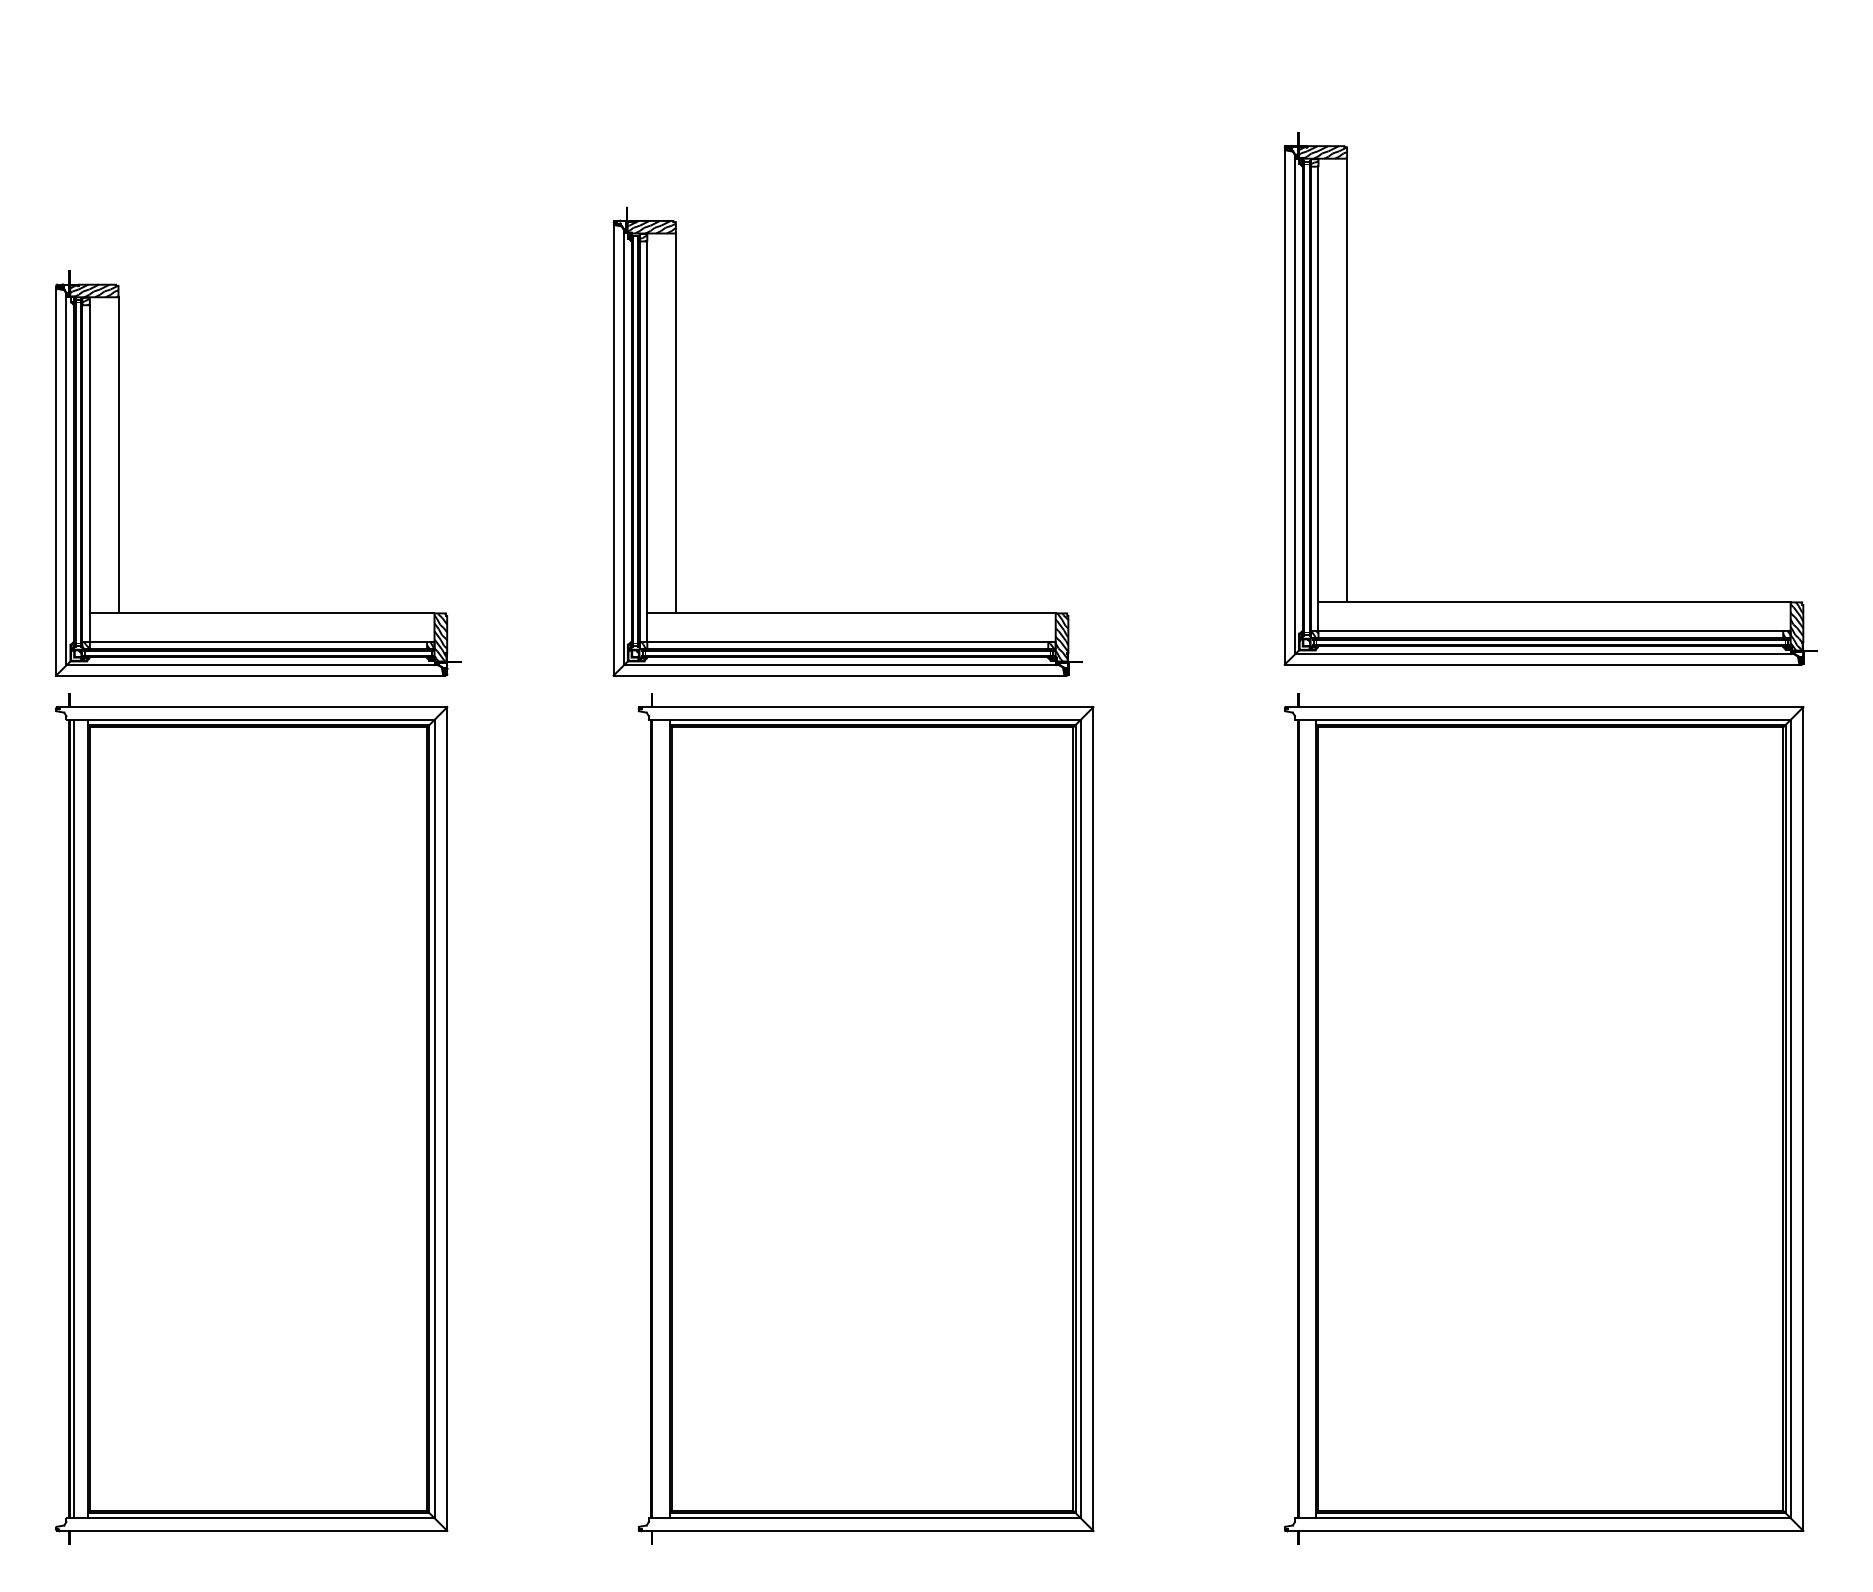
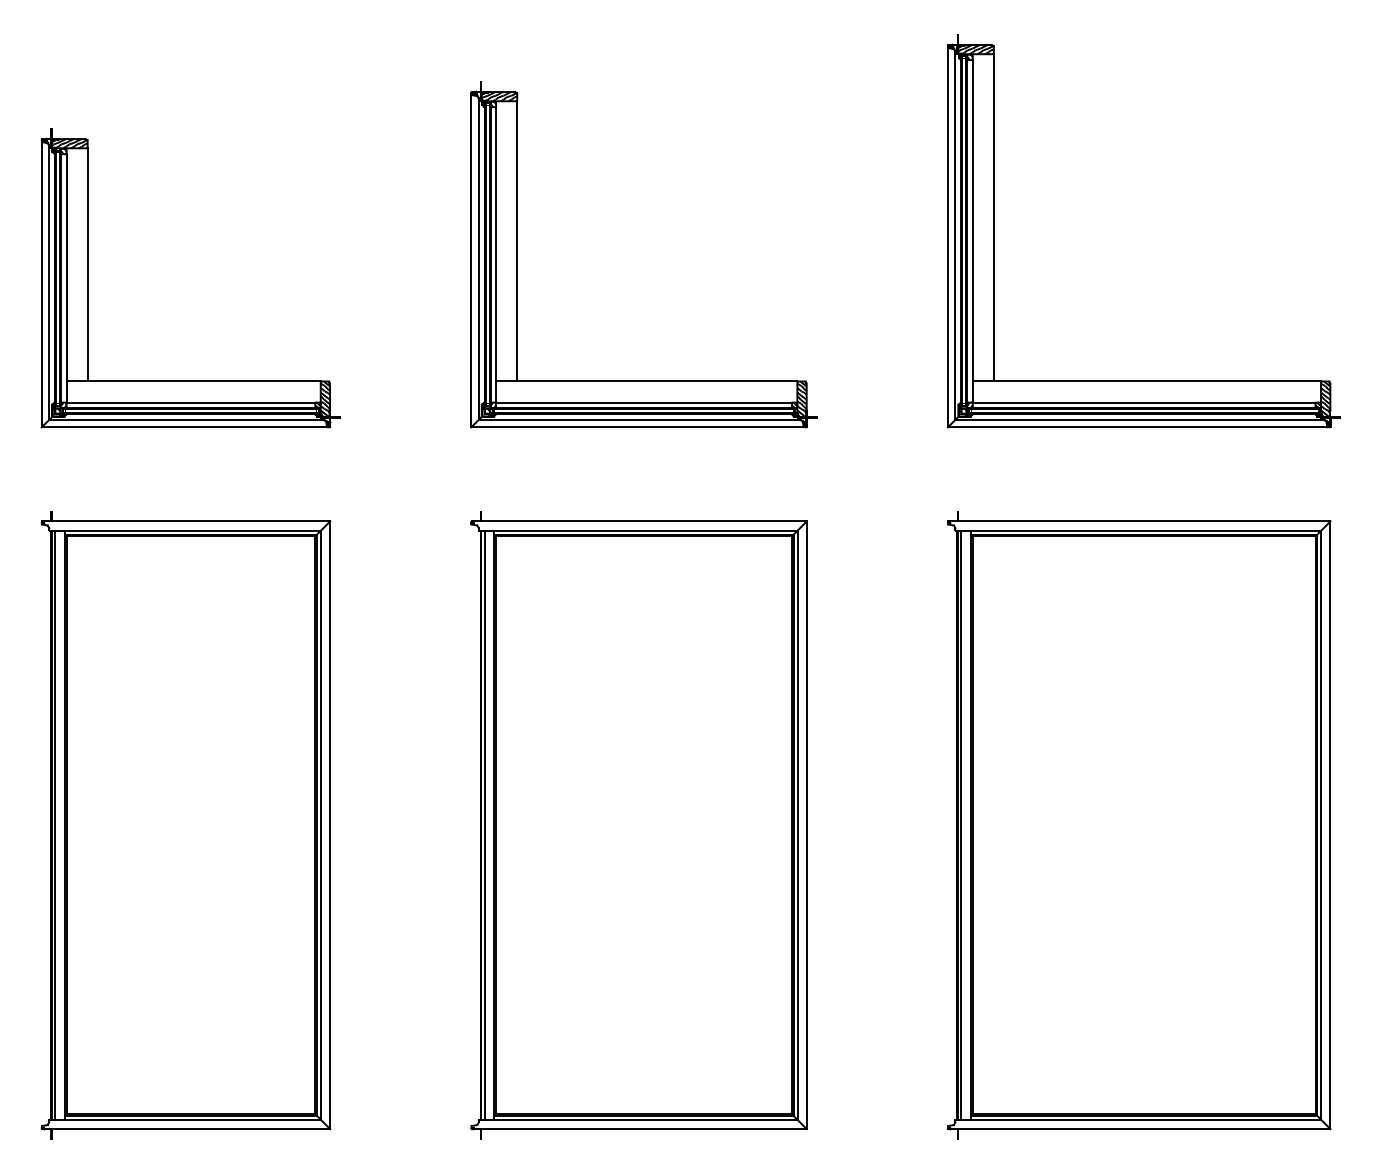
part: (1347, 398) -> (994, 231), moved
part: (676, 441) -> (517, 254), moved
part: (119, 473) -> (88, 278), moved
line: (656, 1118) -> (484, 824), added
line: (1302, 1118) -> (960, 824), added

